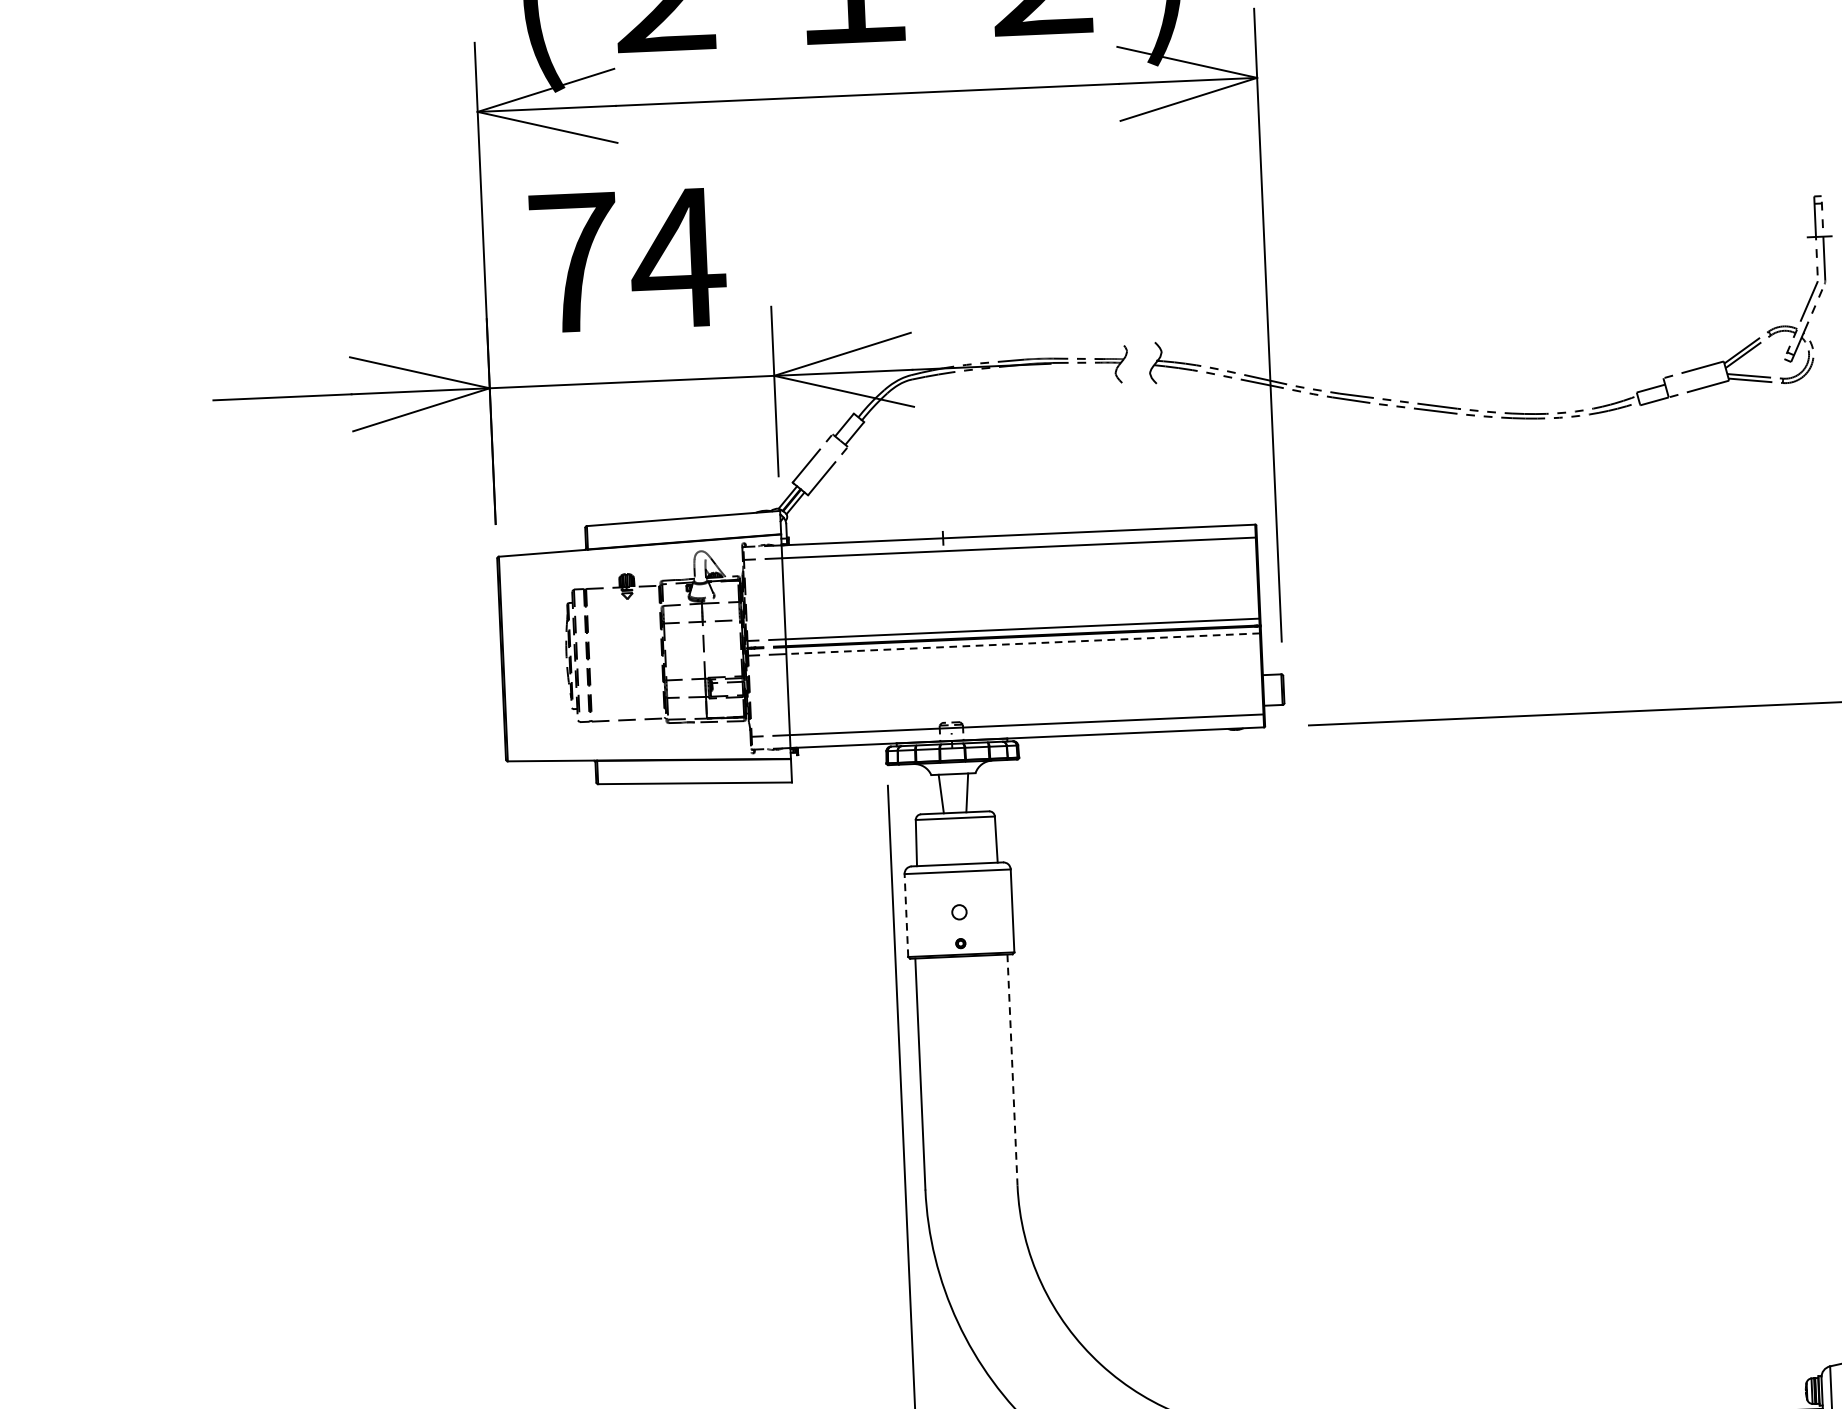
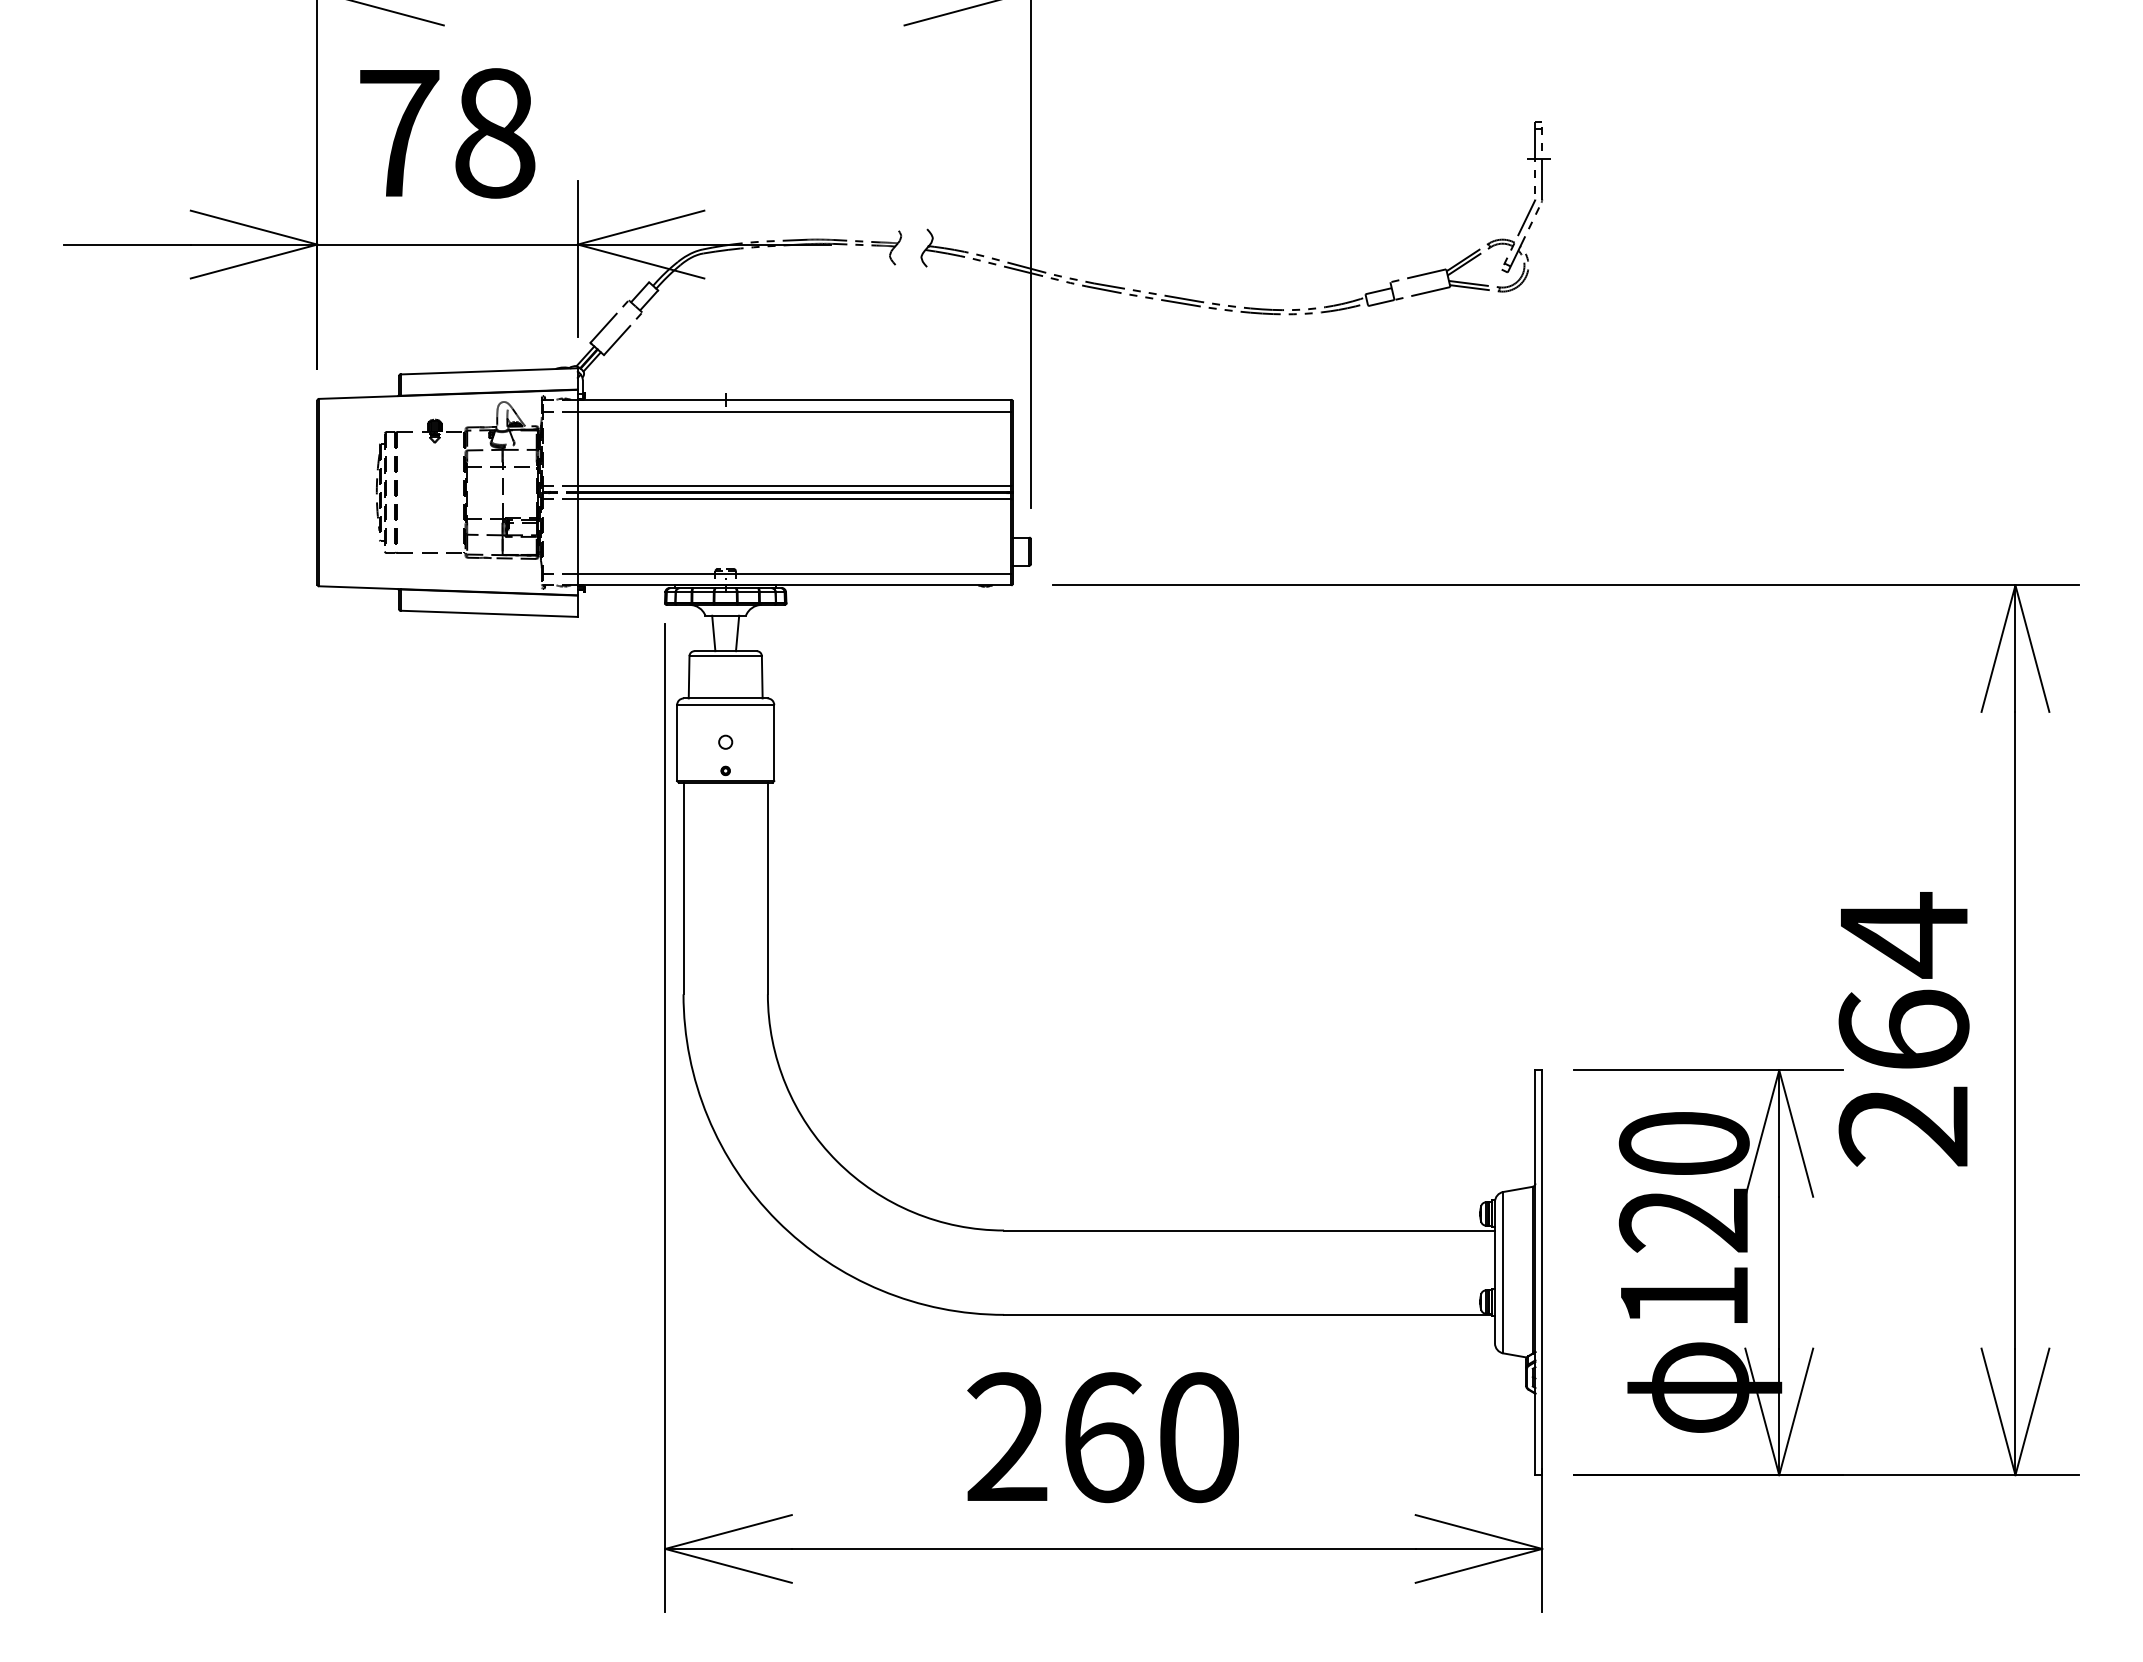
text: (677, 258) -> (494, 133), 74 -> 78
line: (1023, 643) -> (794, 499), dashed -> solid
line: (906, 915) -> (677, 743), dashed -> solid
line: (1012, 1070) -> (767, 888), dashed -> solid

